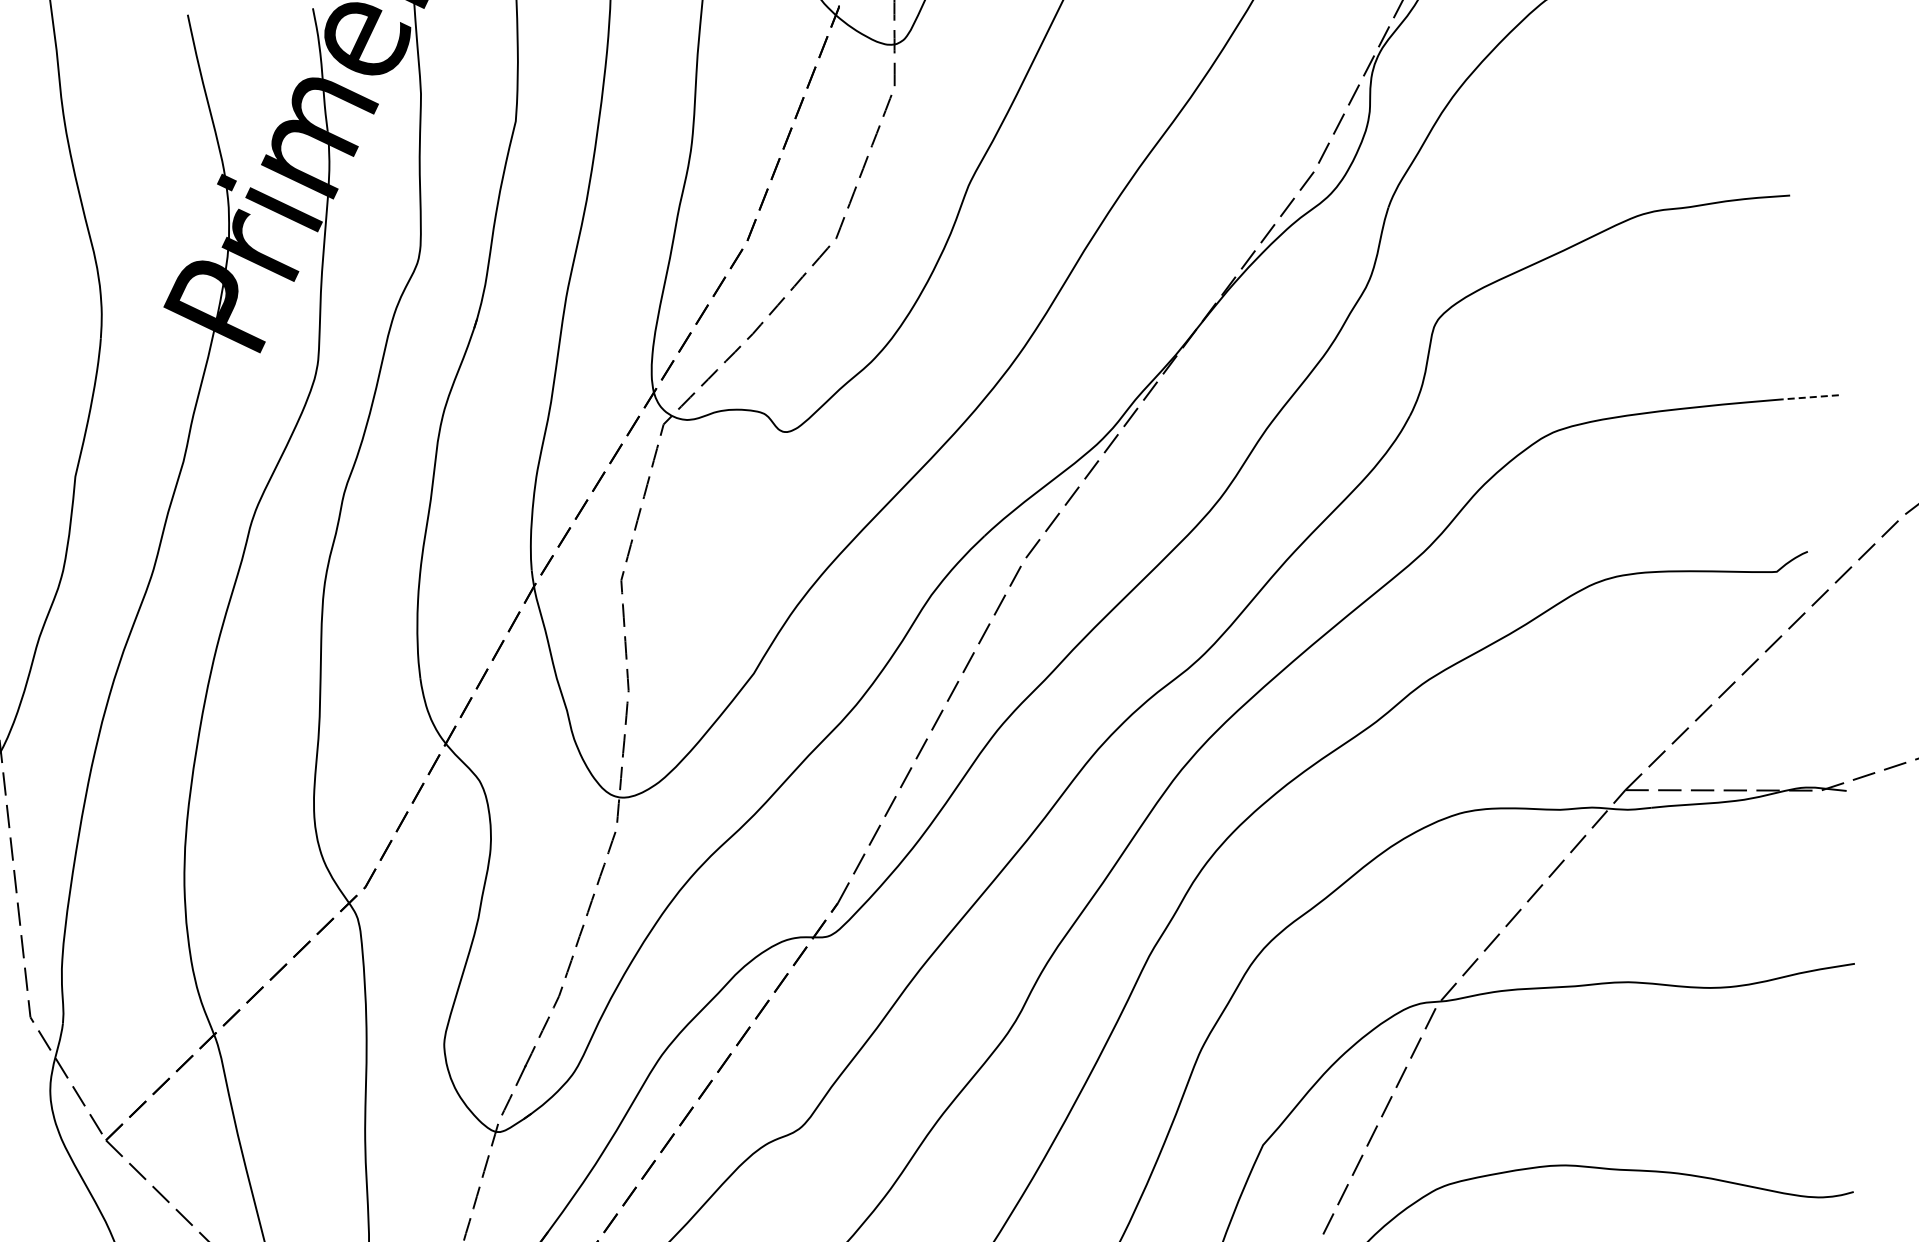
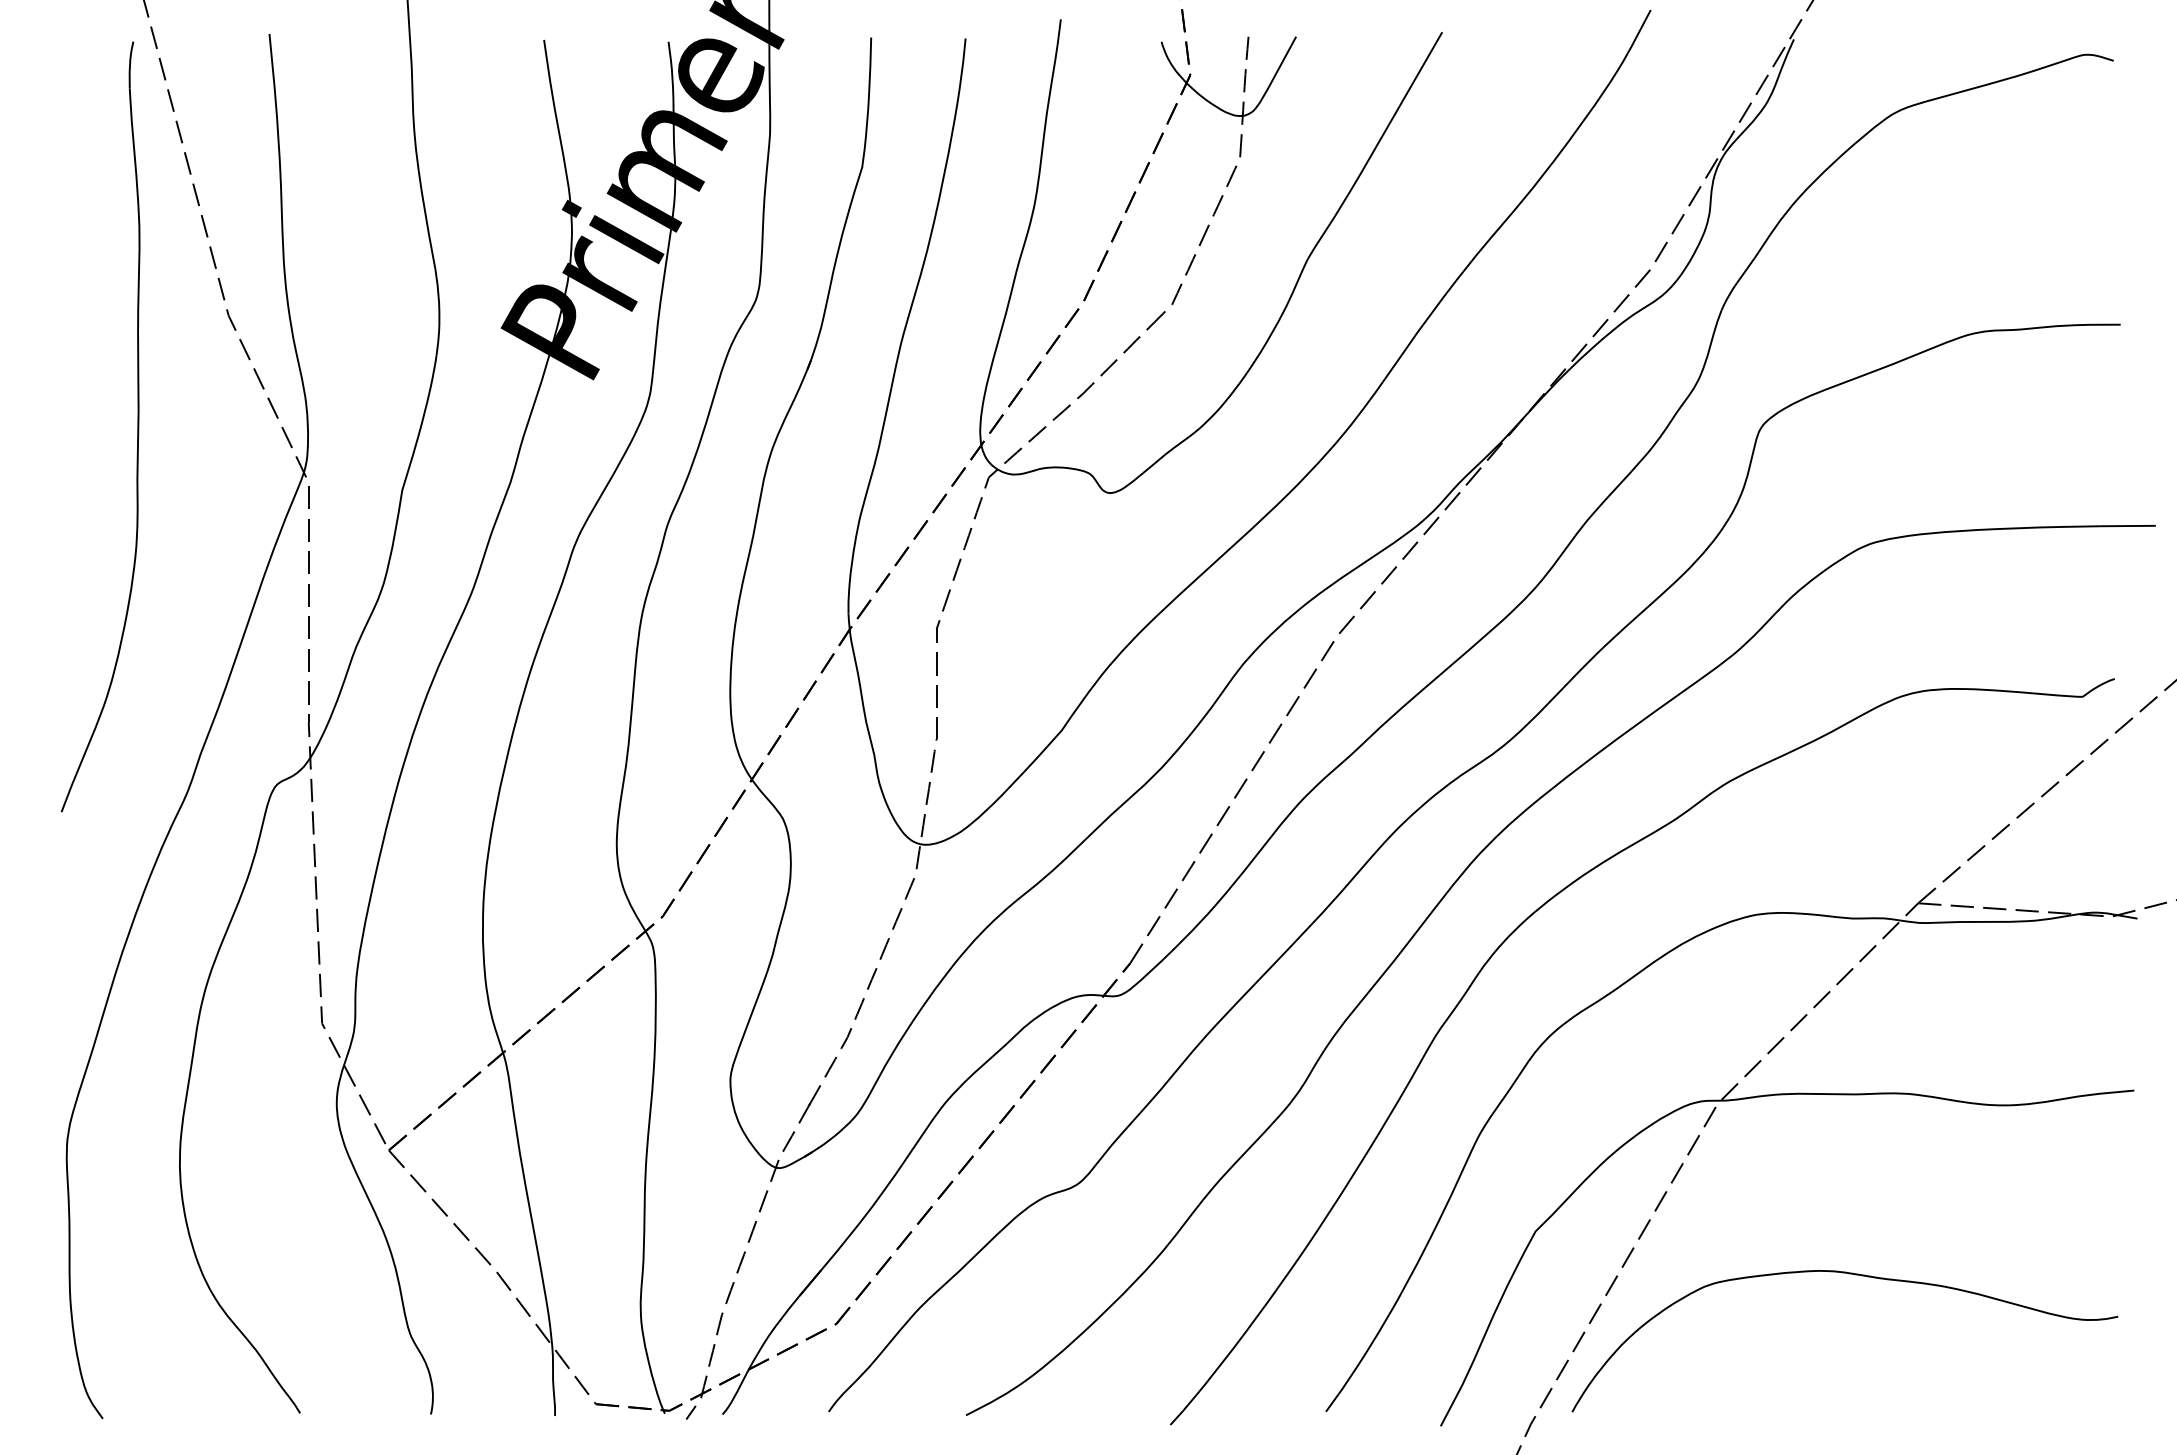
line: (1810, 397) -> (2127, 526), dashed -> solid

